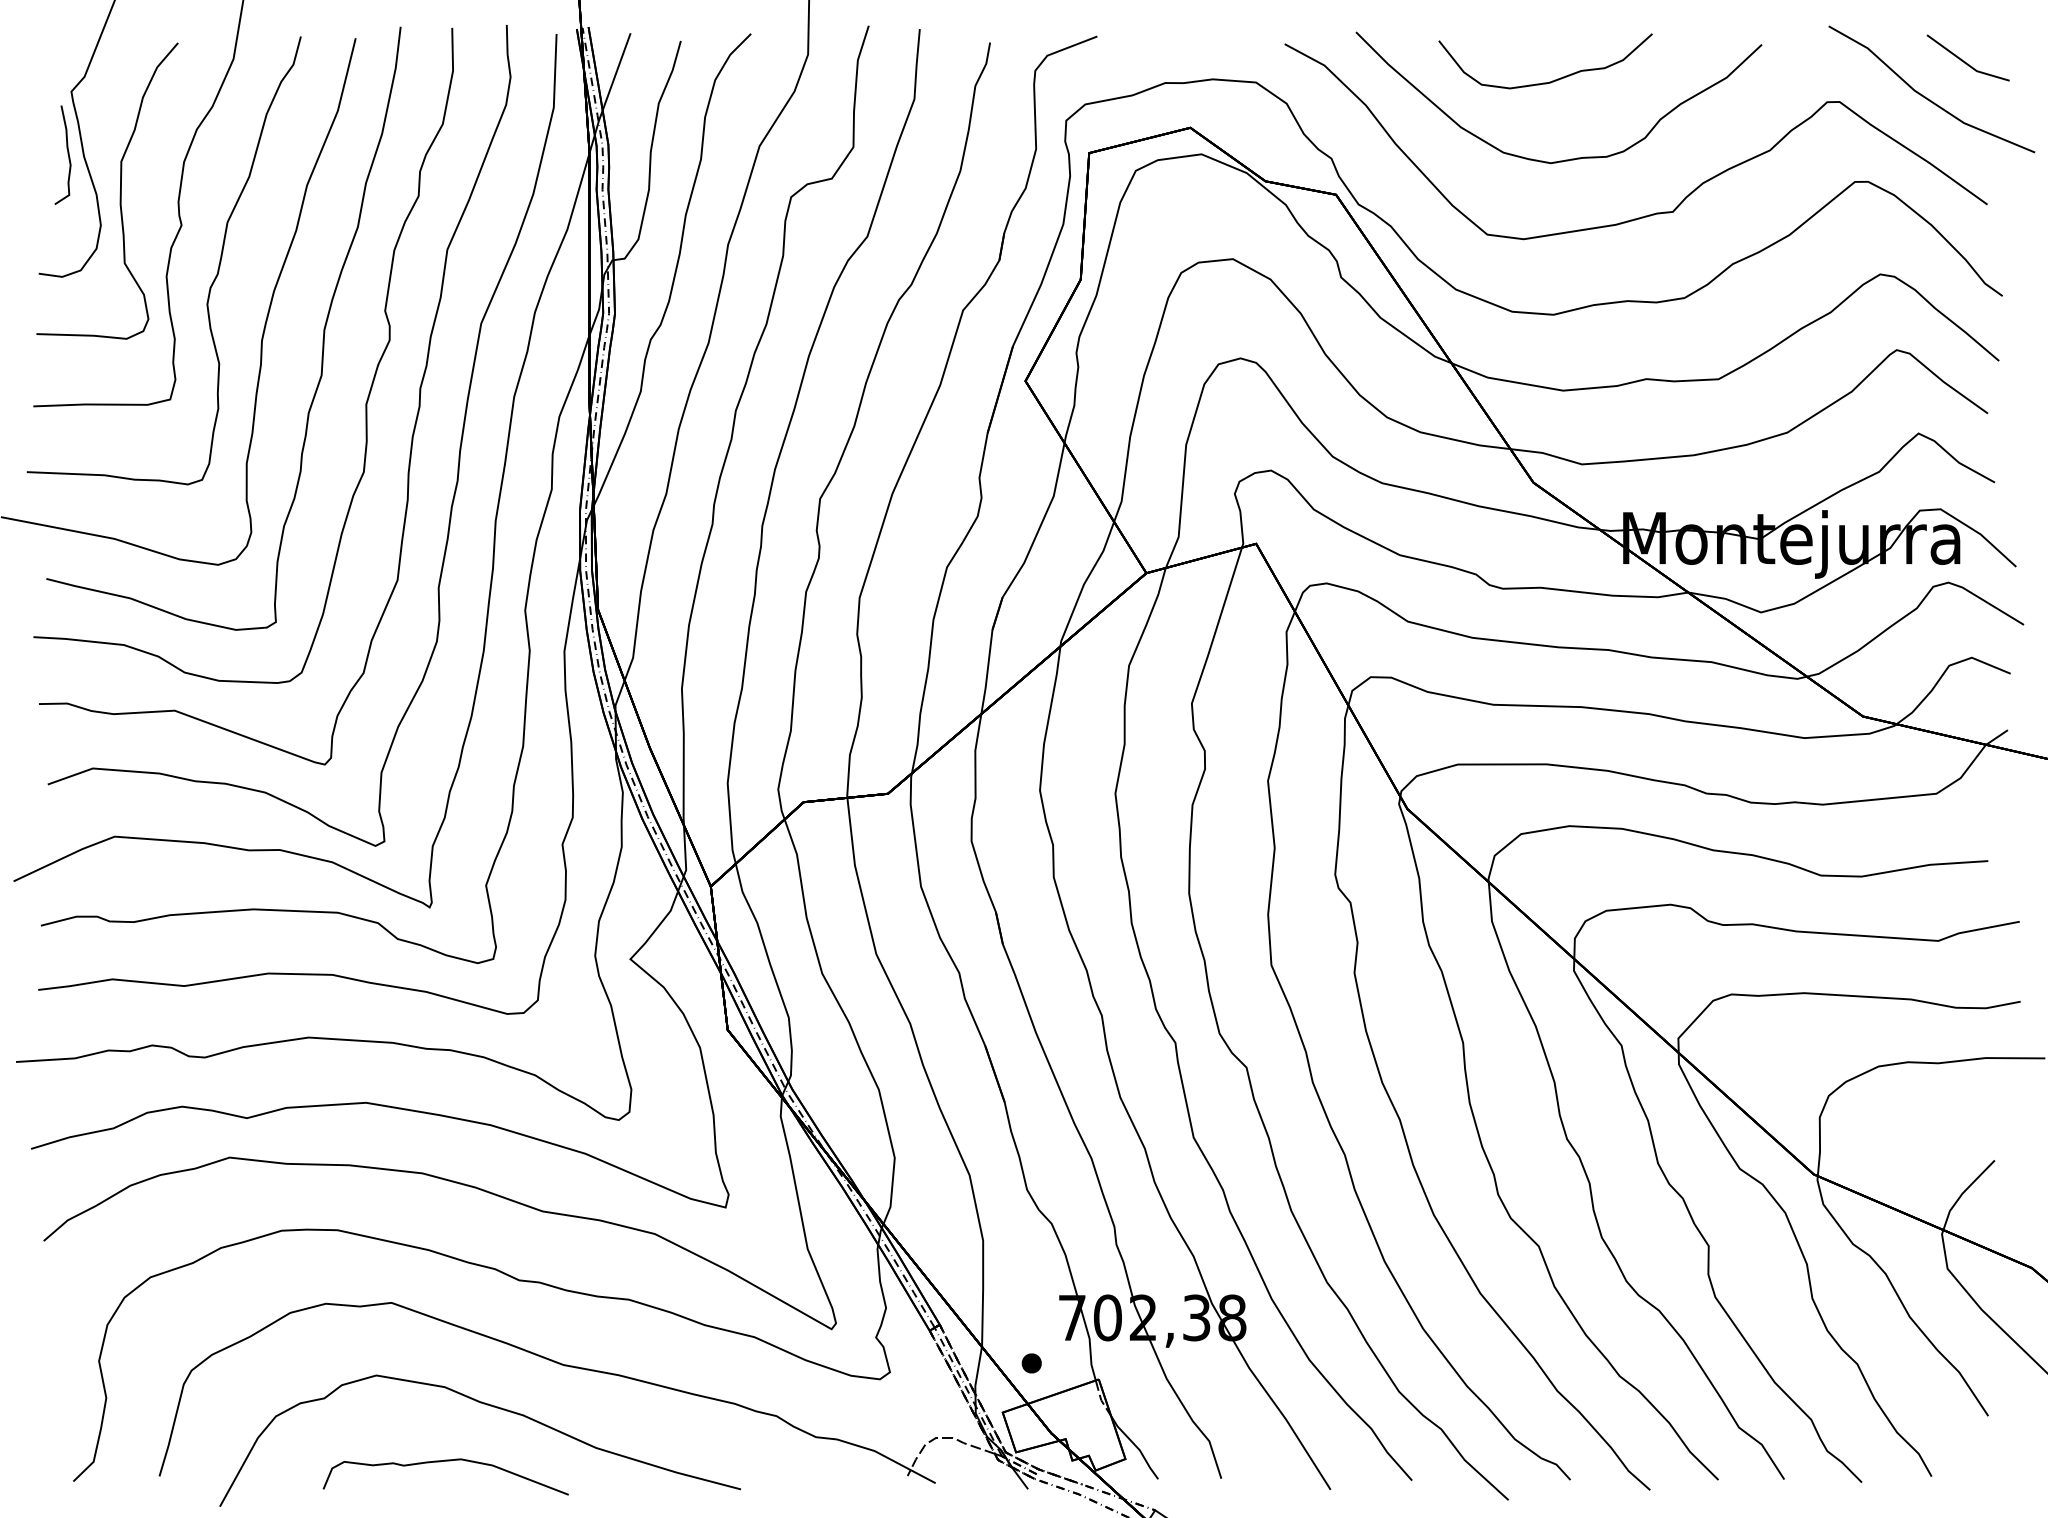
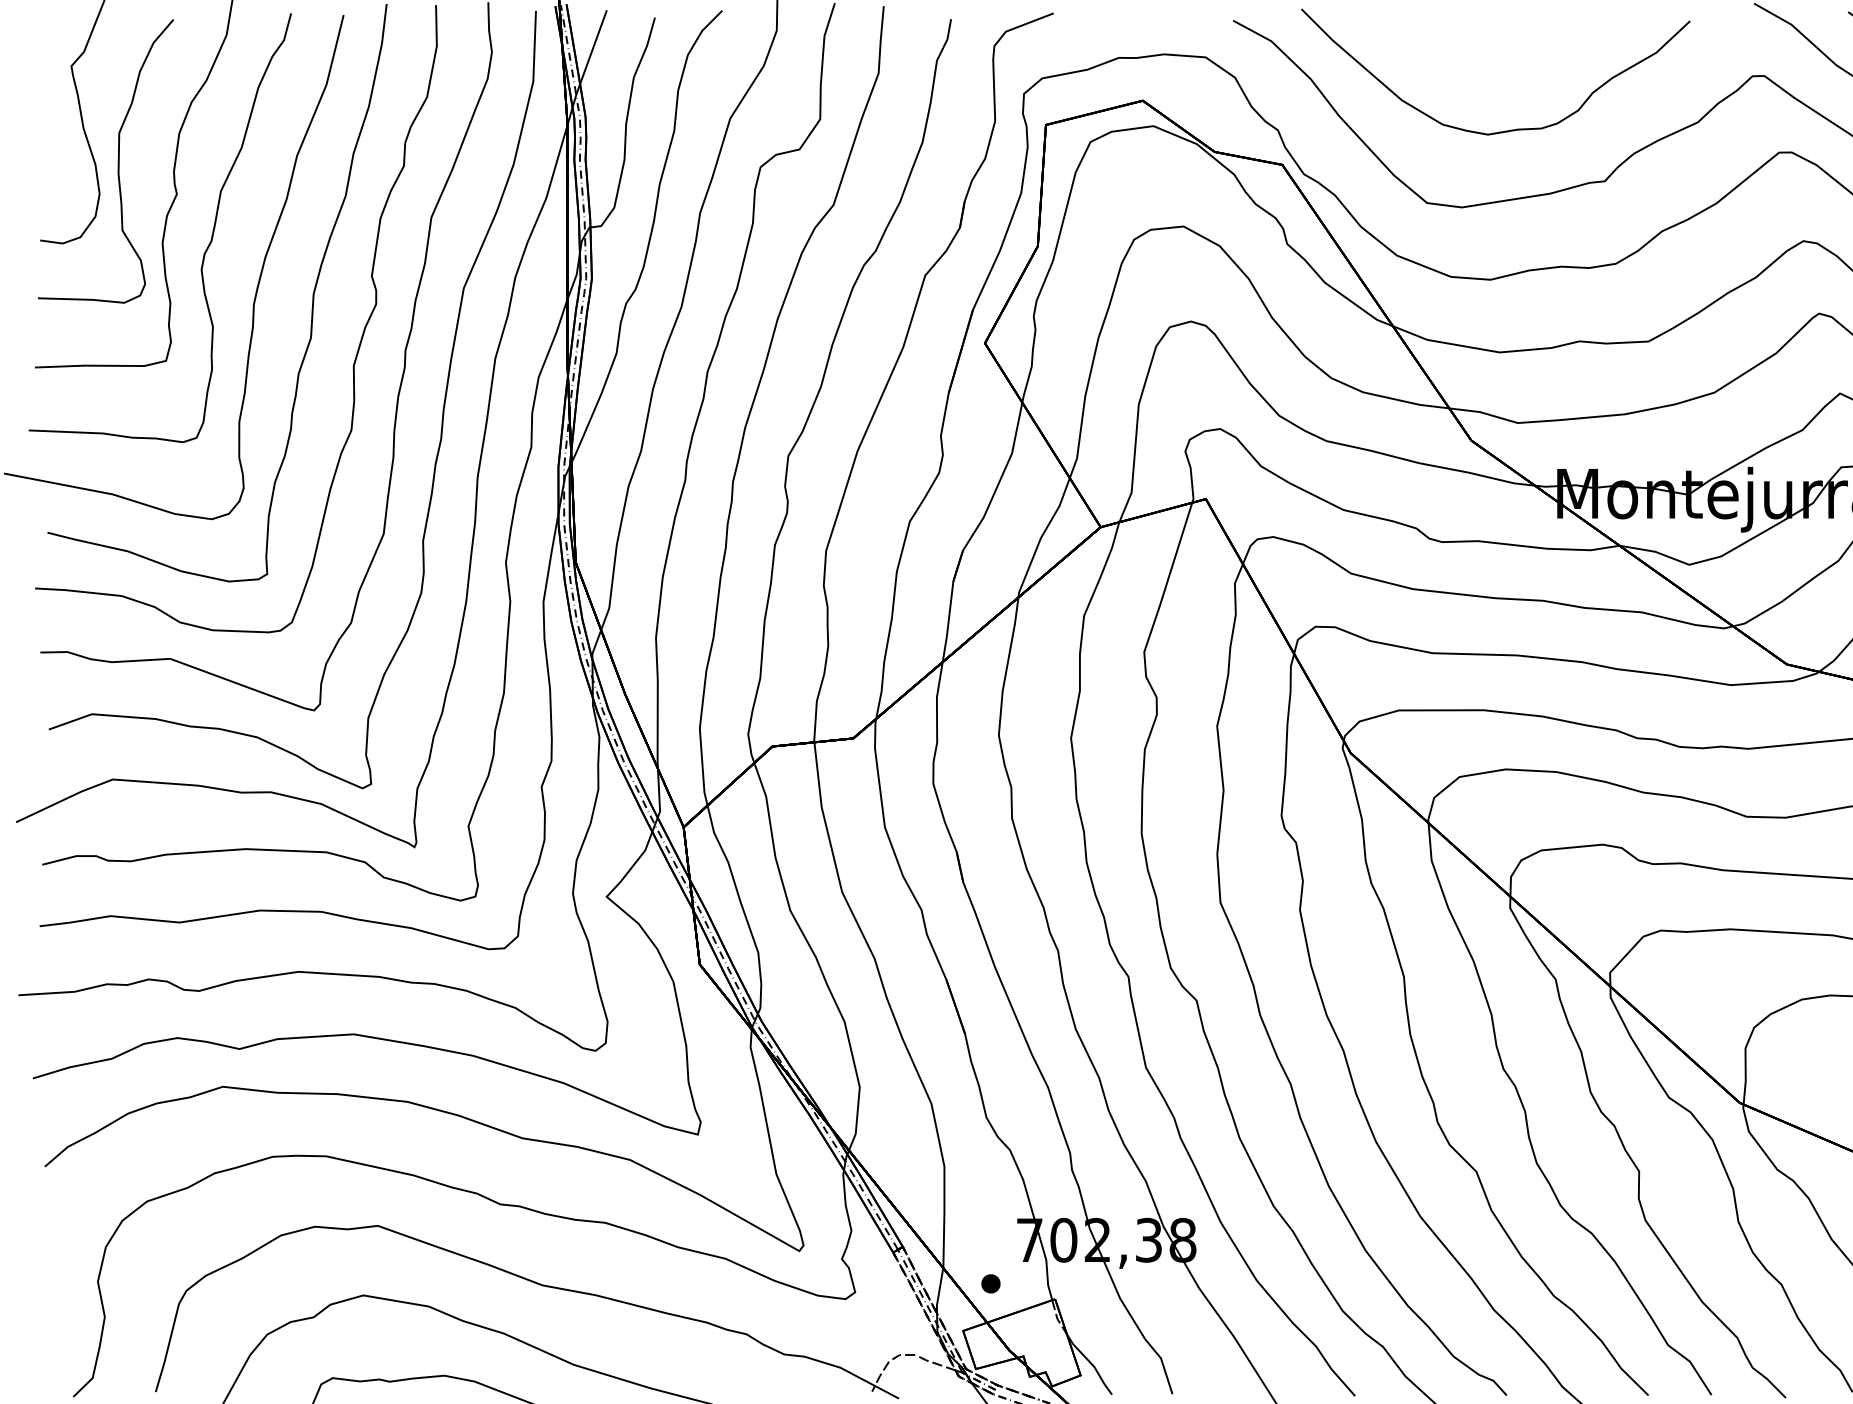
curve: (1552, 80) -> (1489, 55), removed
curve: (67, 154) -> (67, 126), removed

